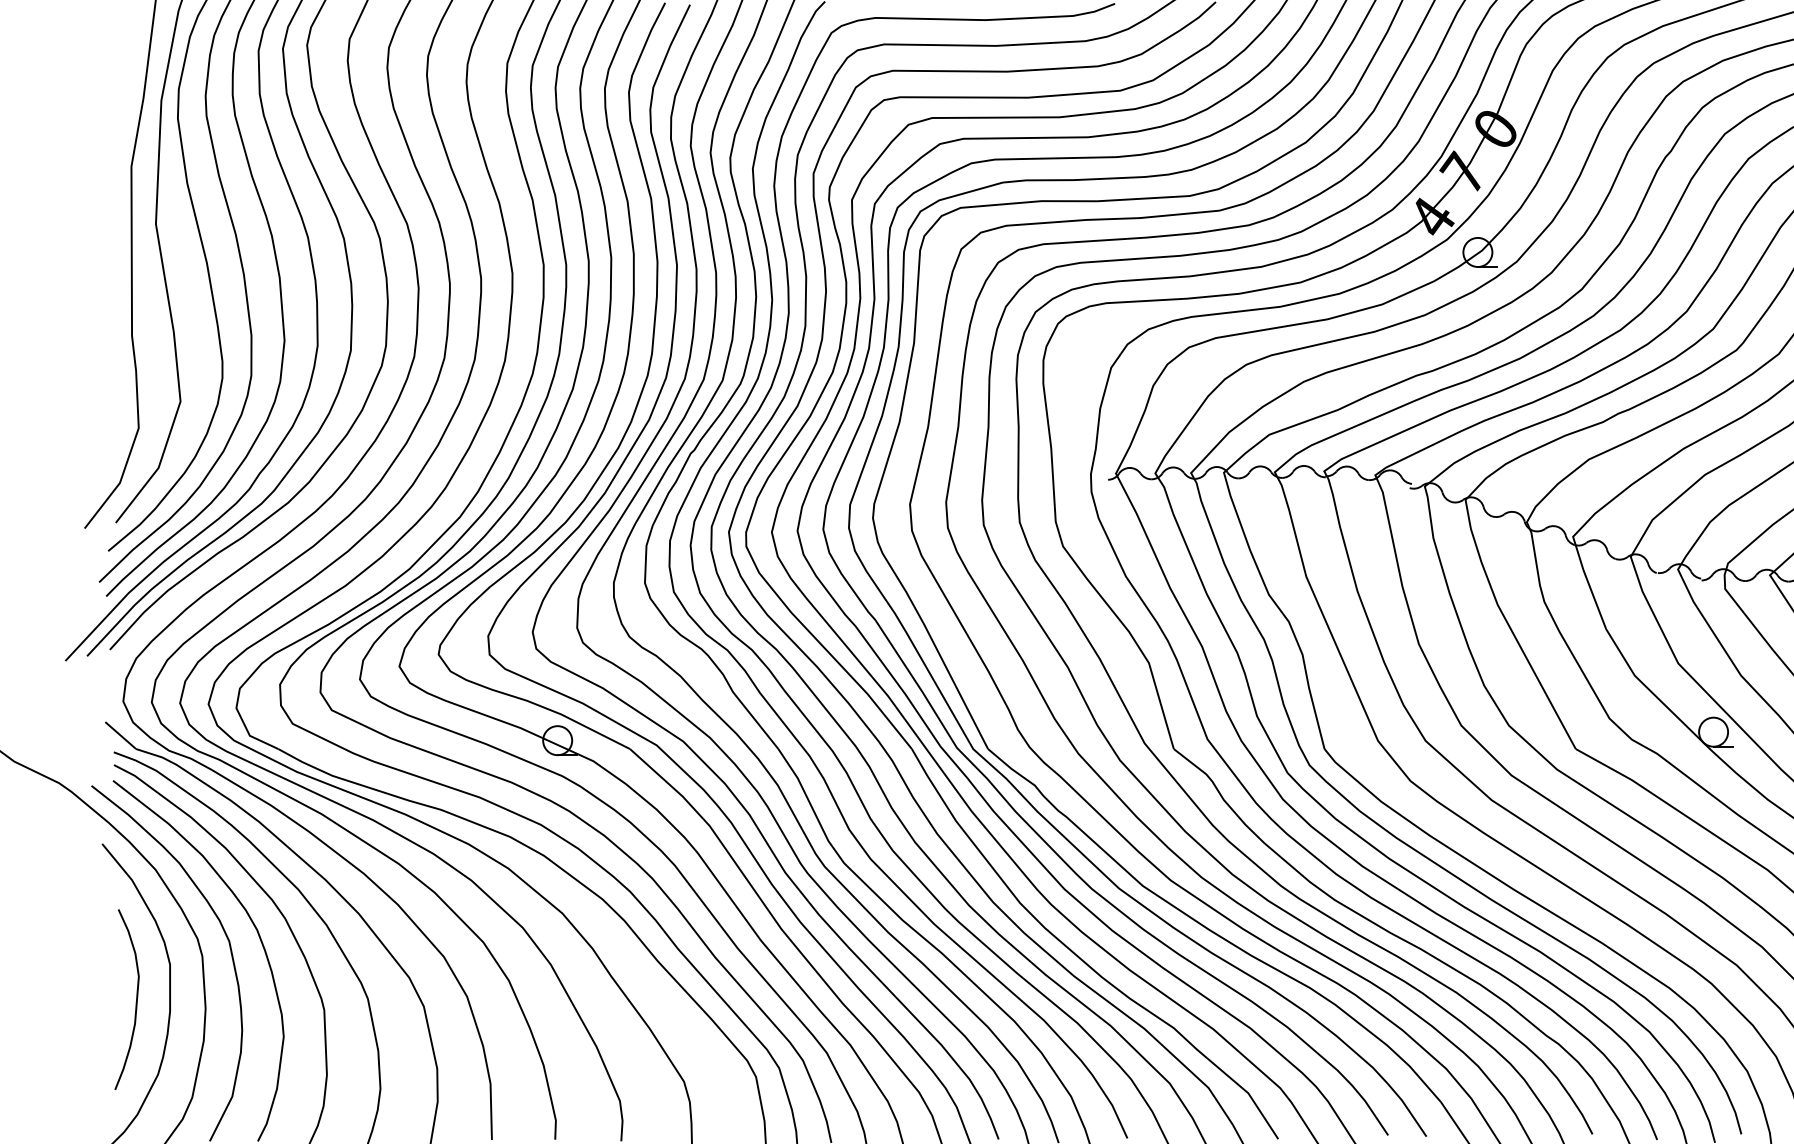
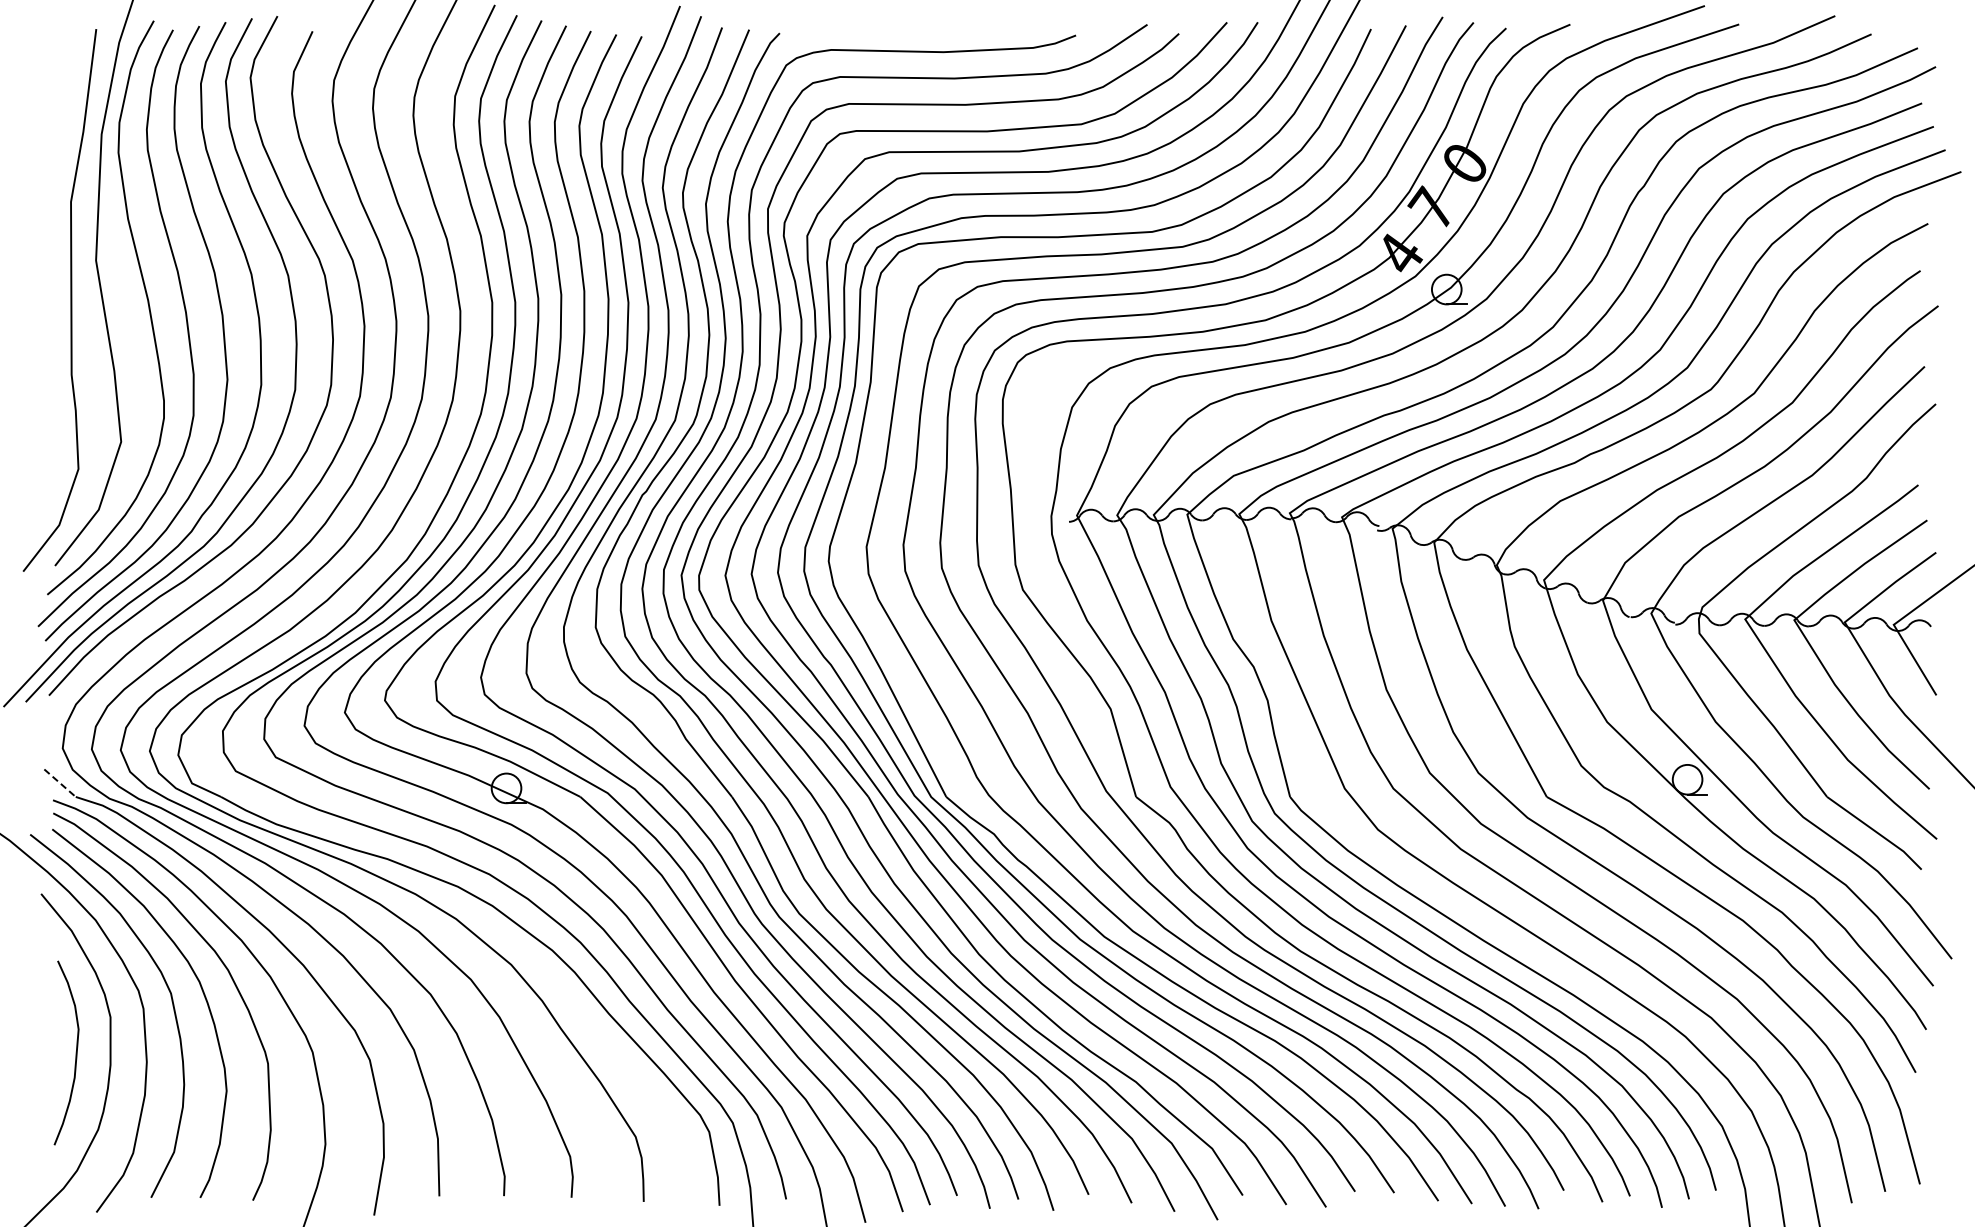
line: (121, 735) -> (60, 783), solid -> dashed

